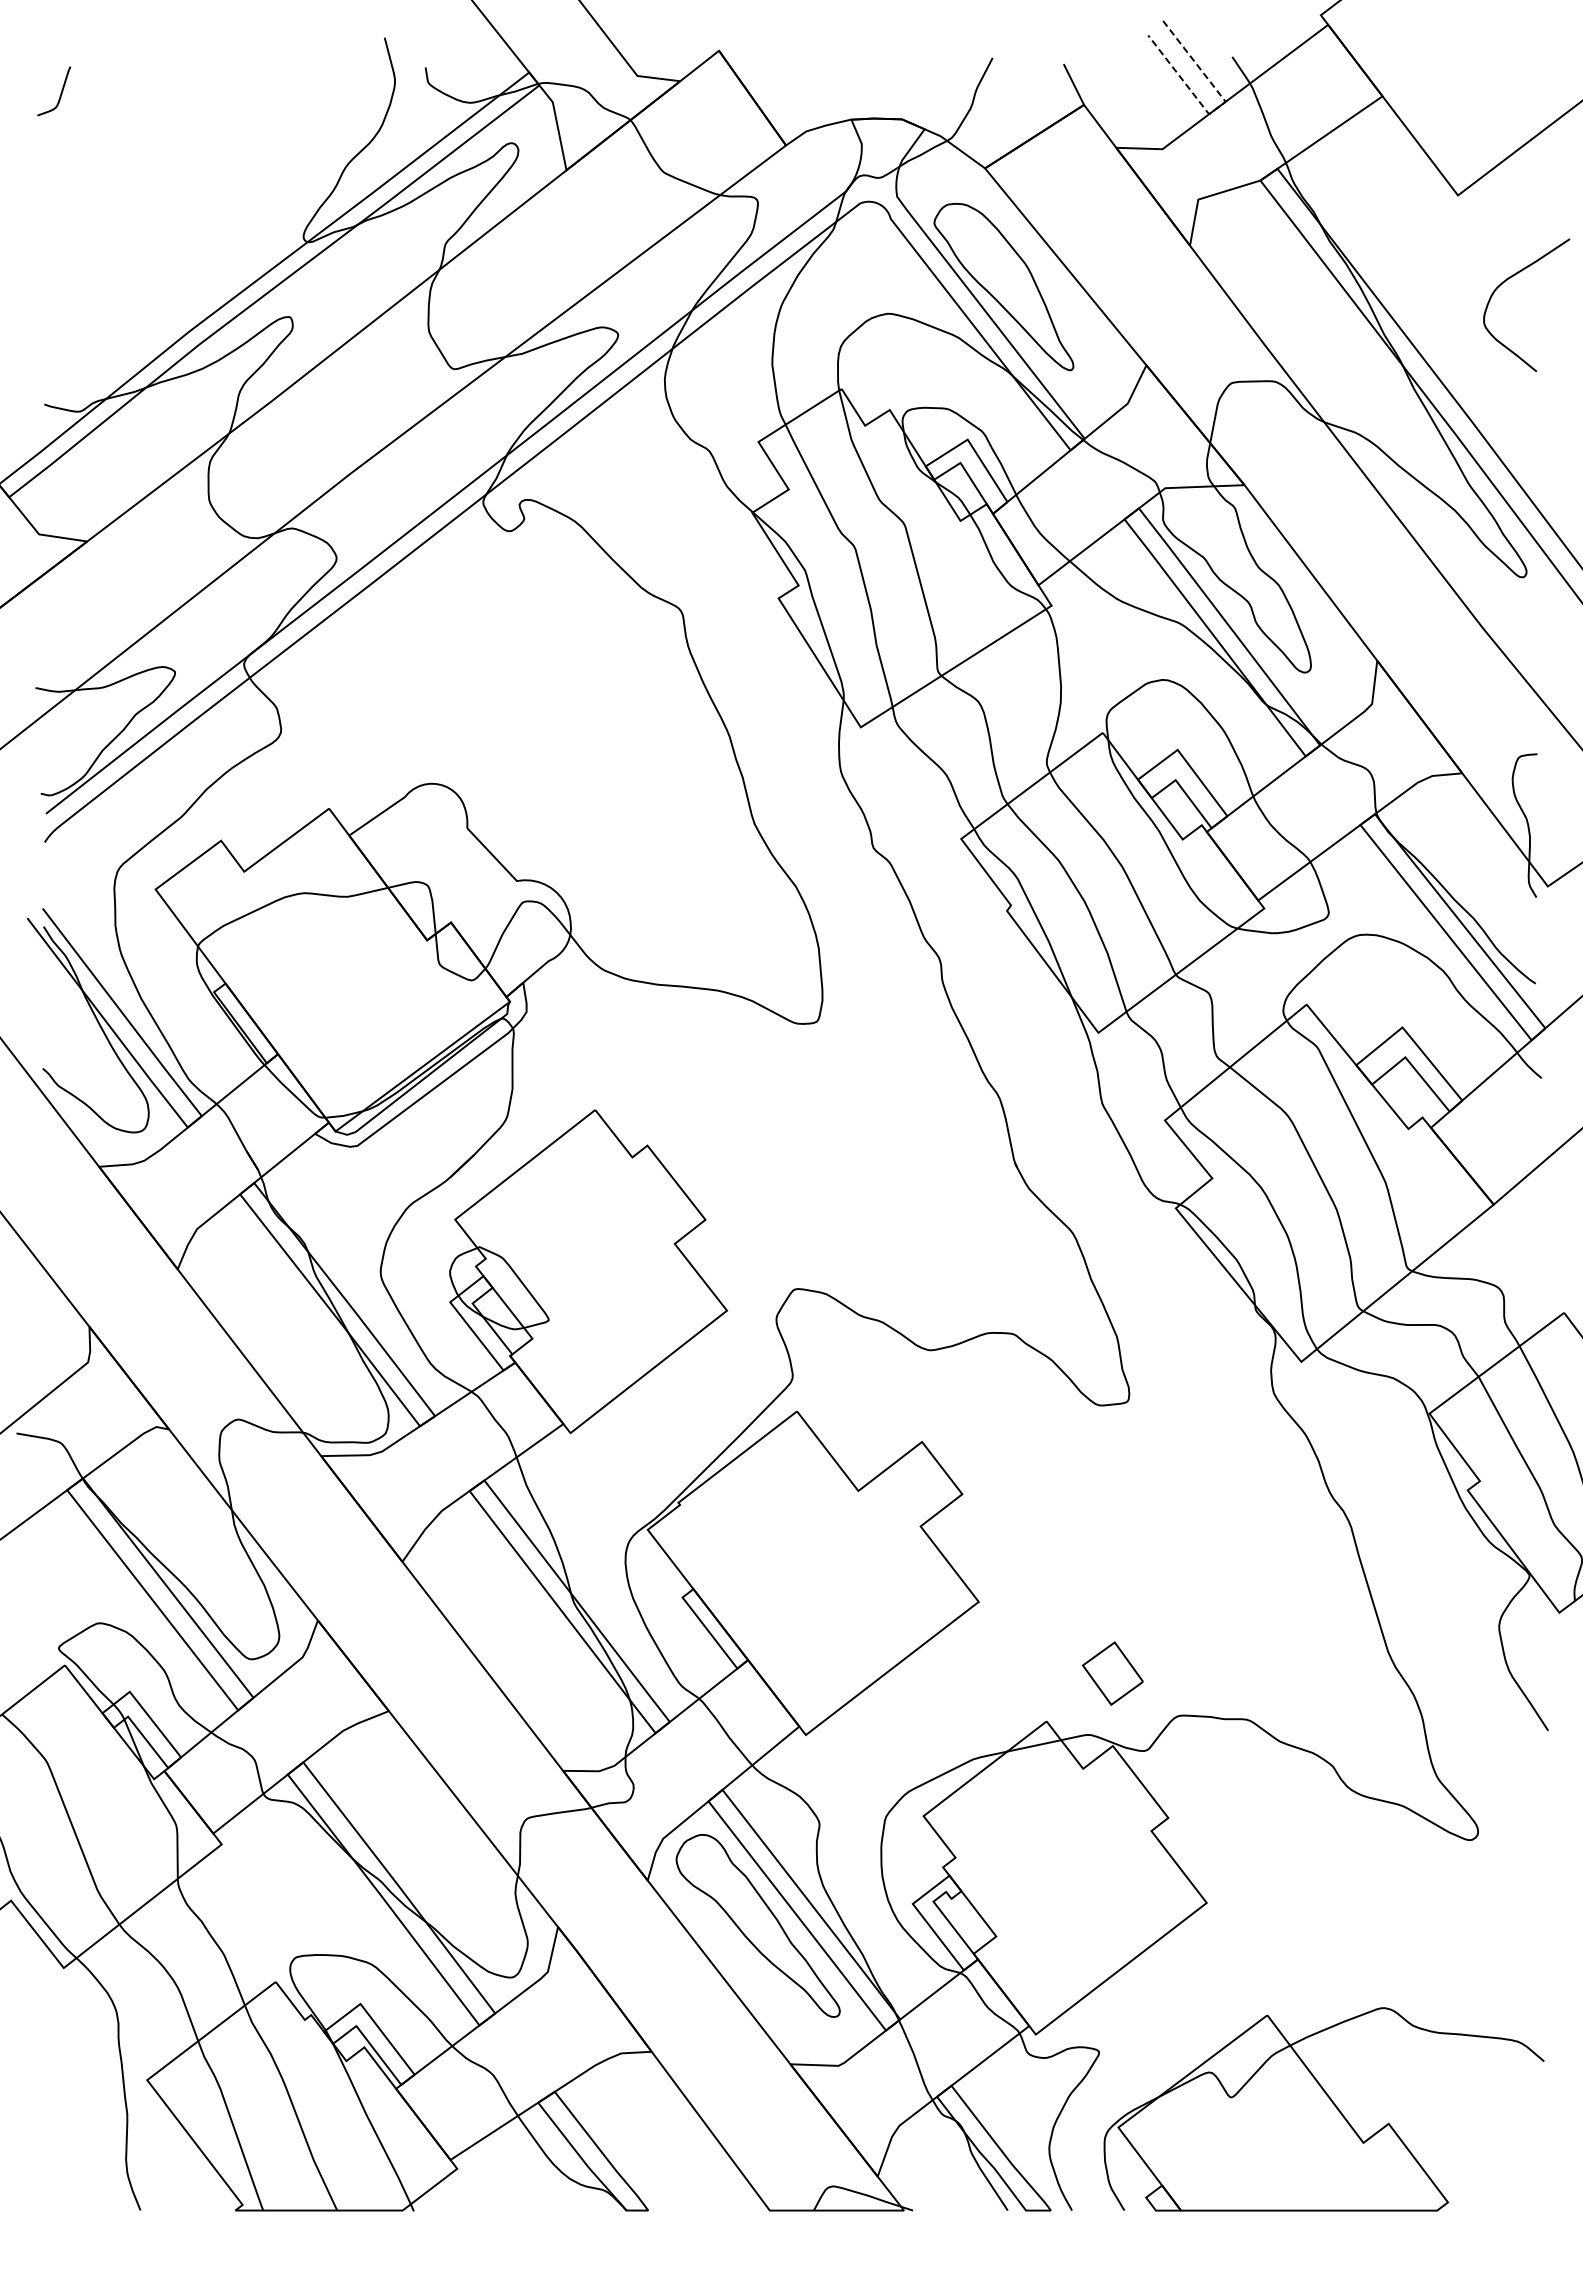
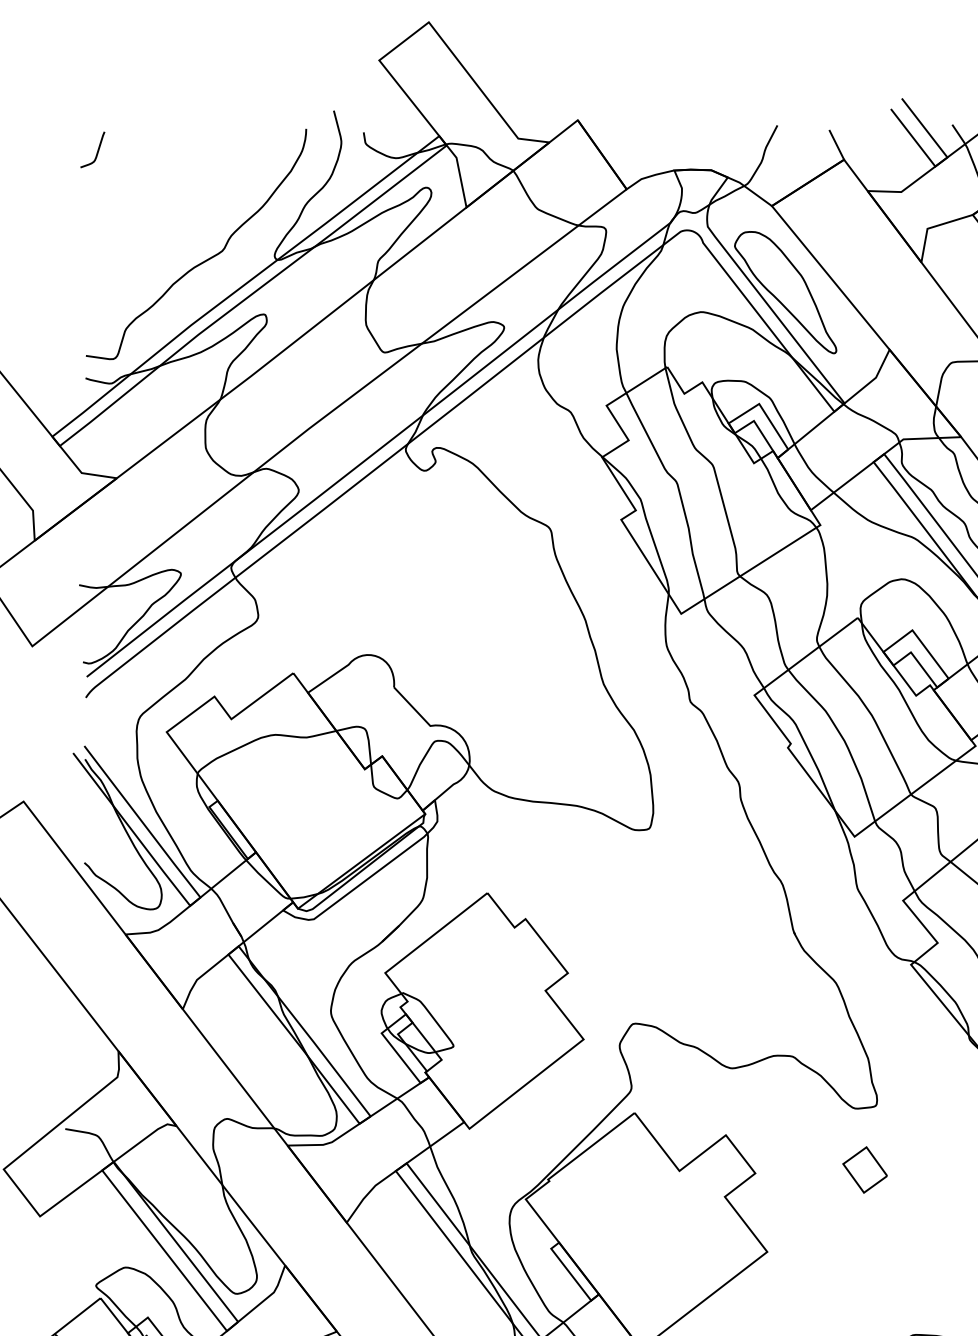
line: (1218, 107) -> (942, 161), dashed -> solid
curve: (210, 241) -> (206, 259), added
part: (1112, 1673) -> (864, 1169), moved

